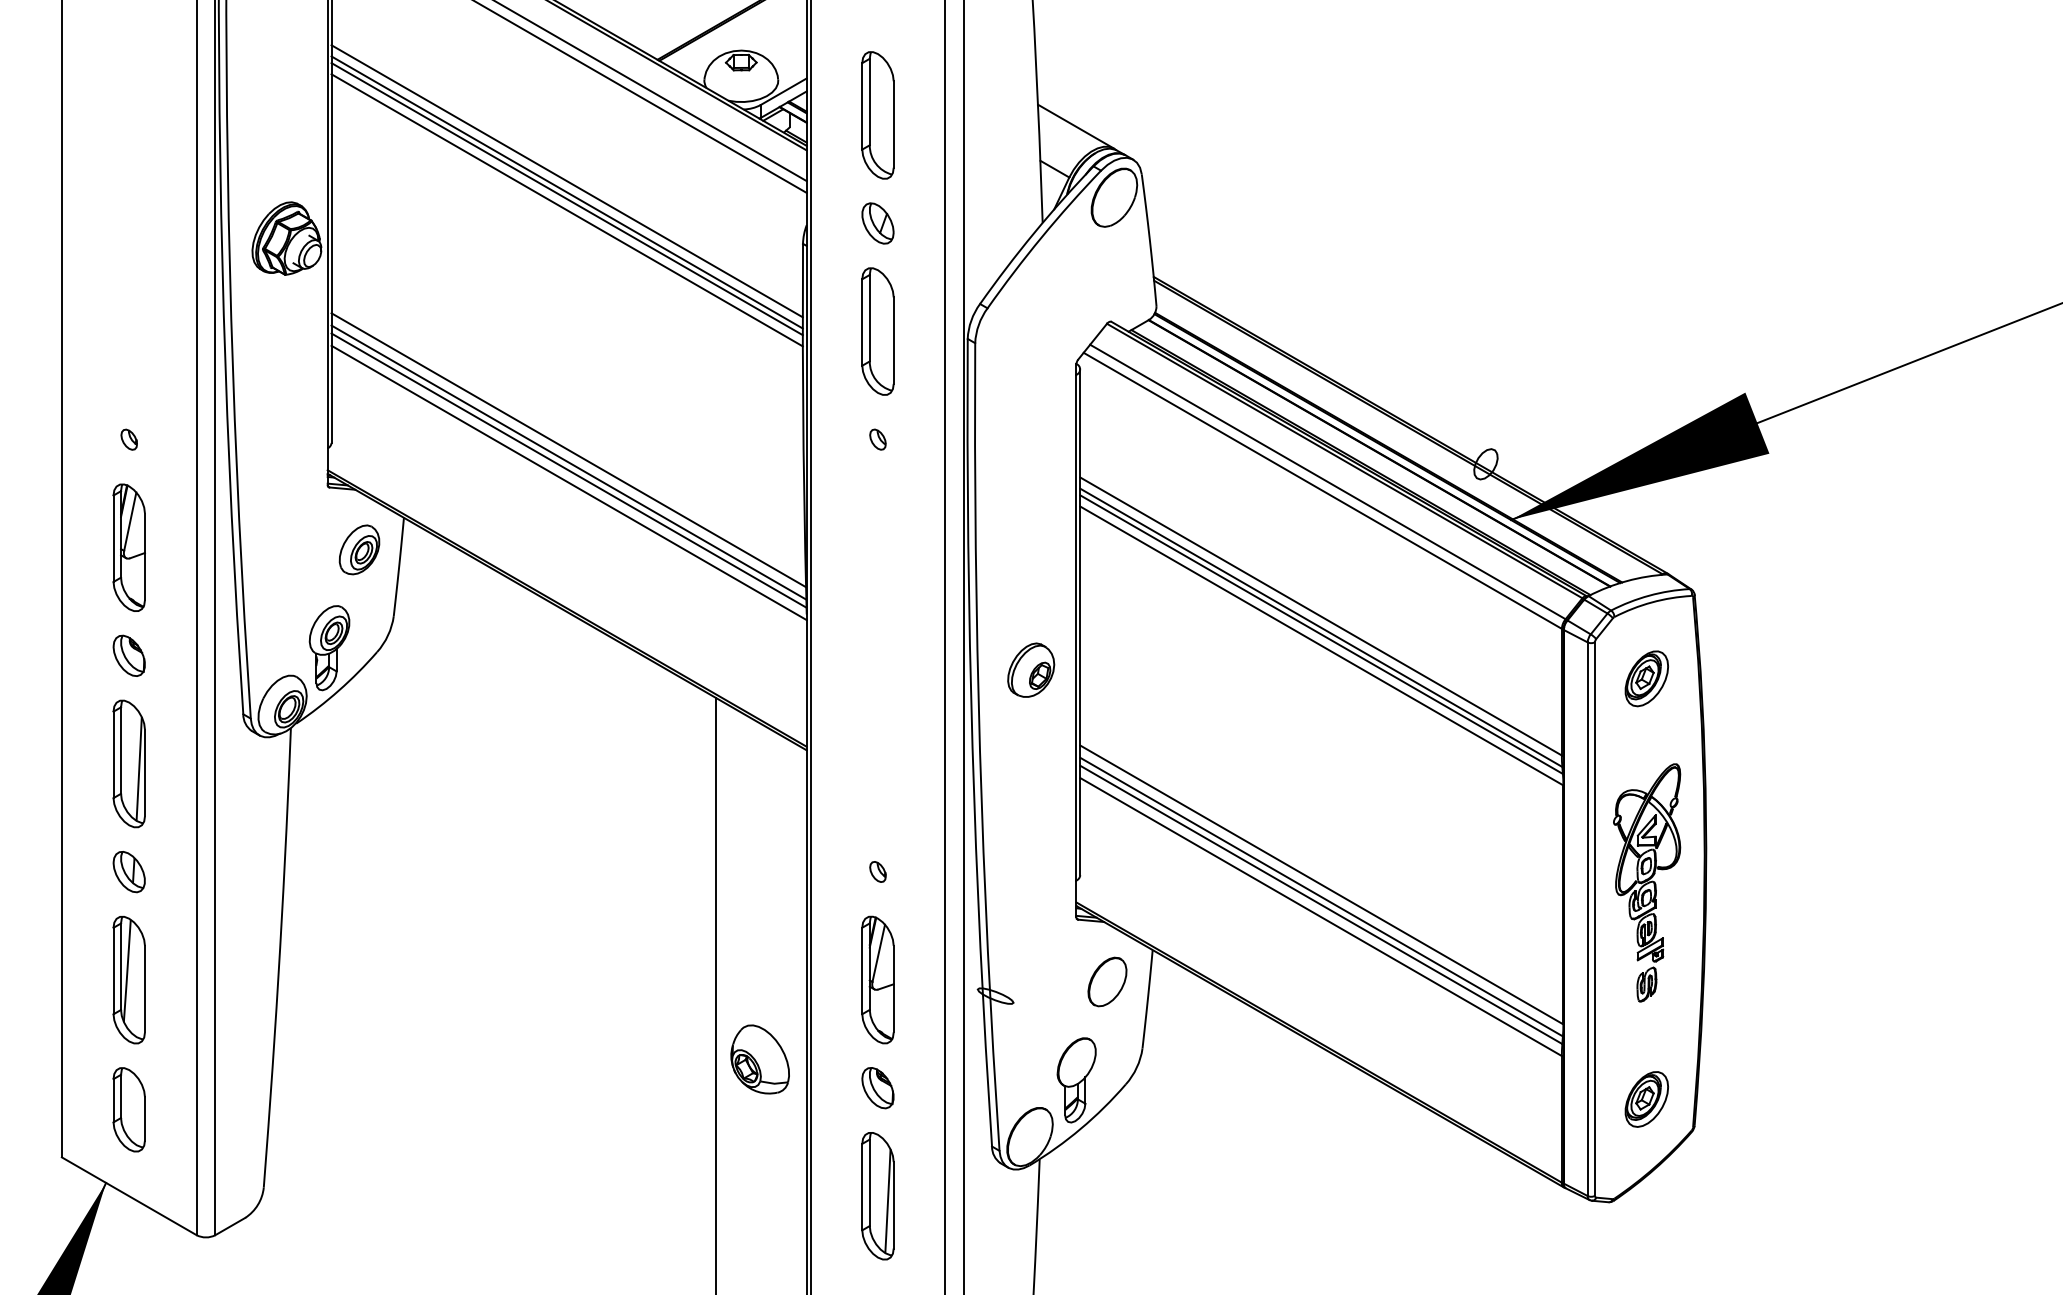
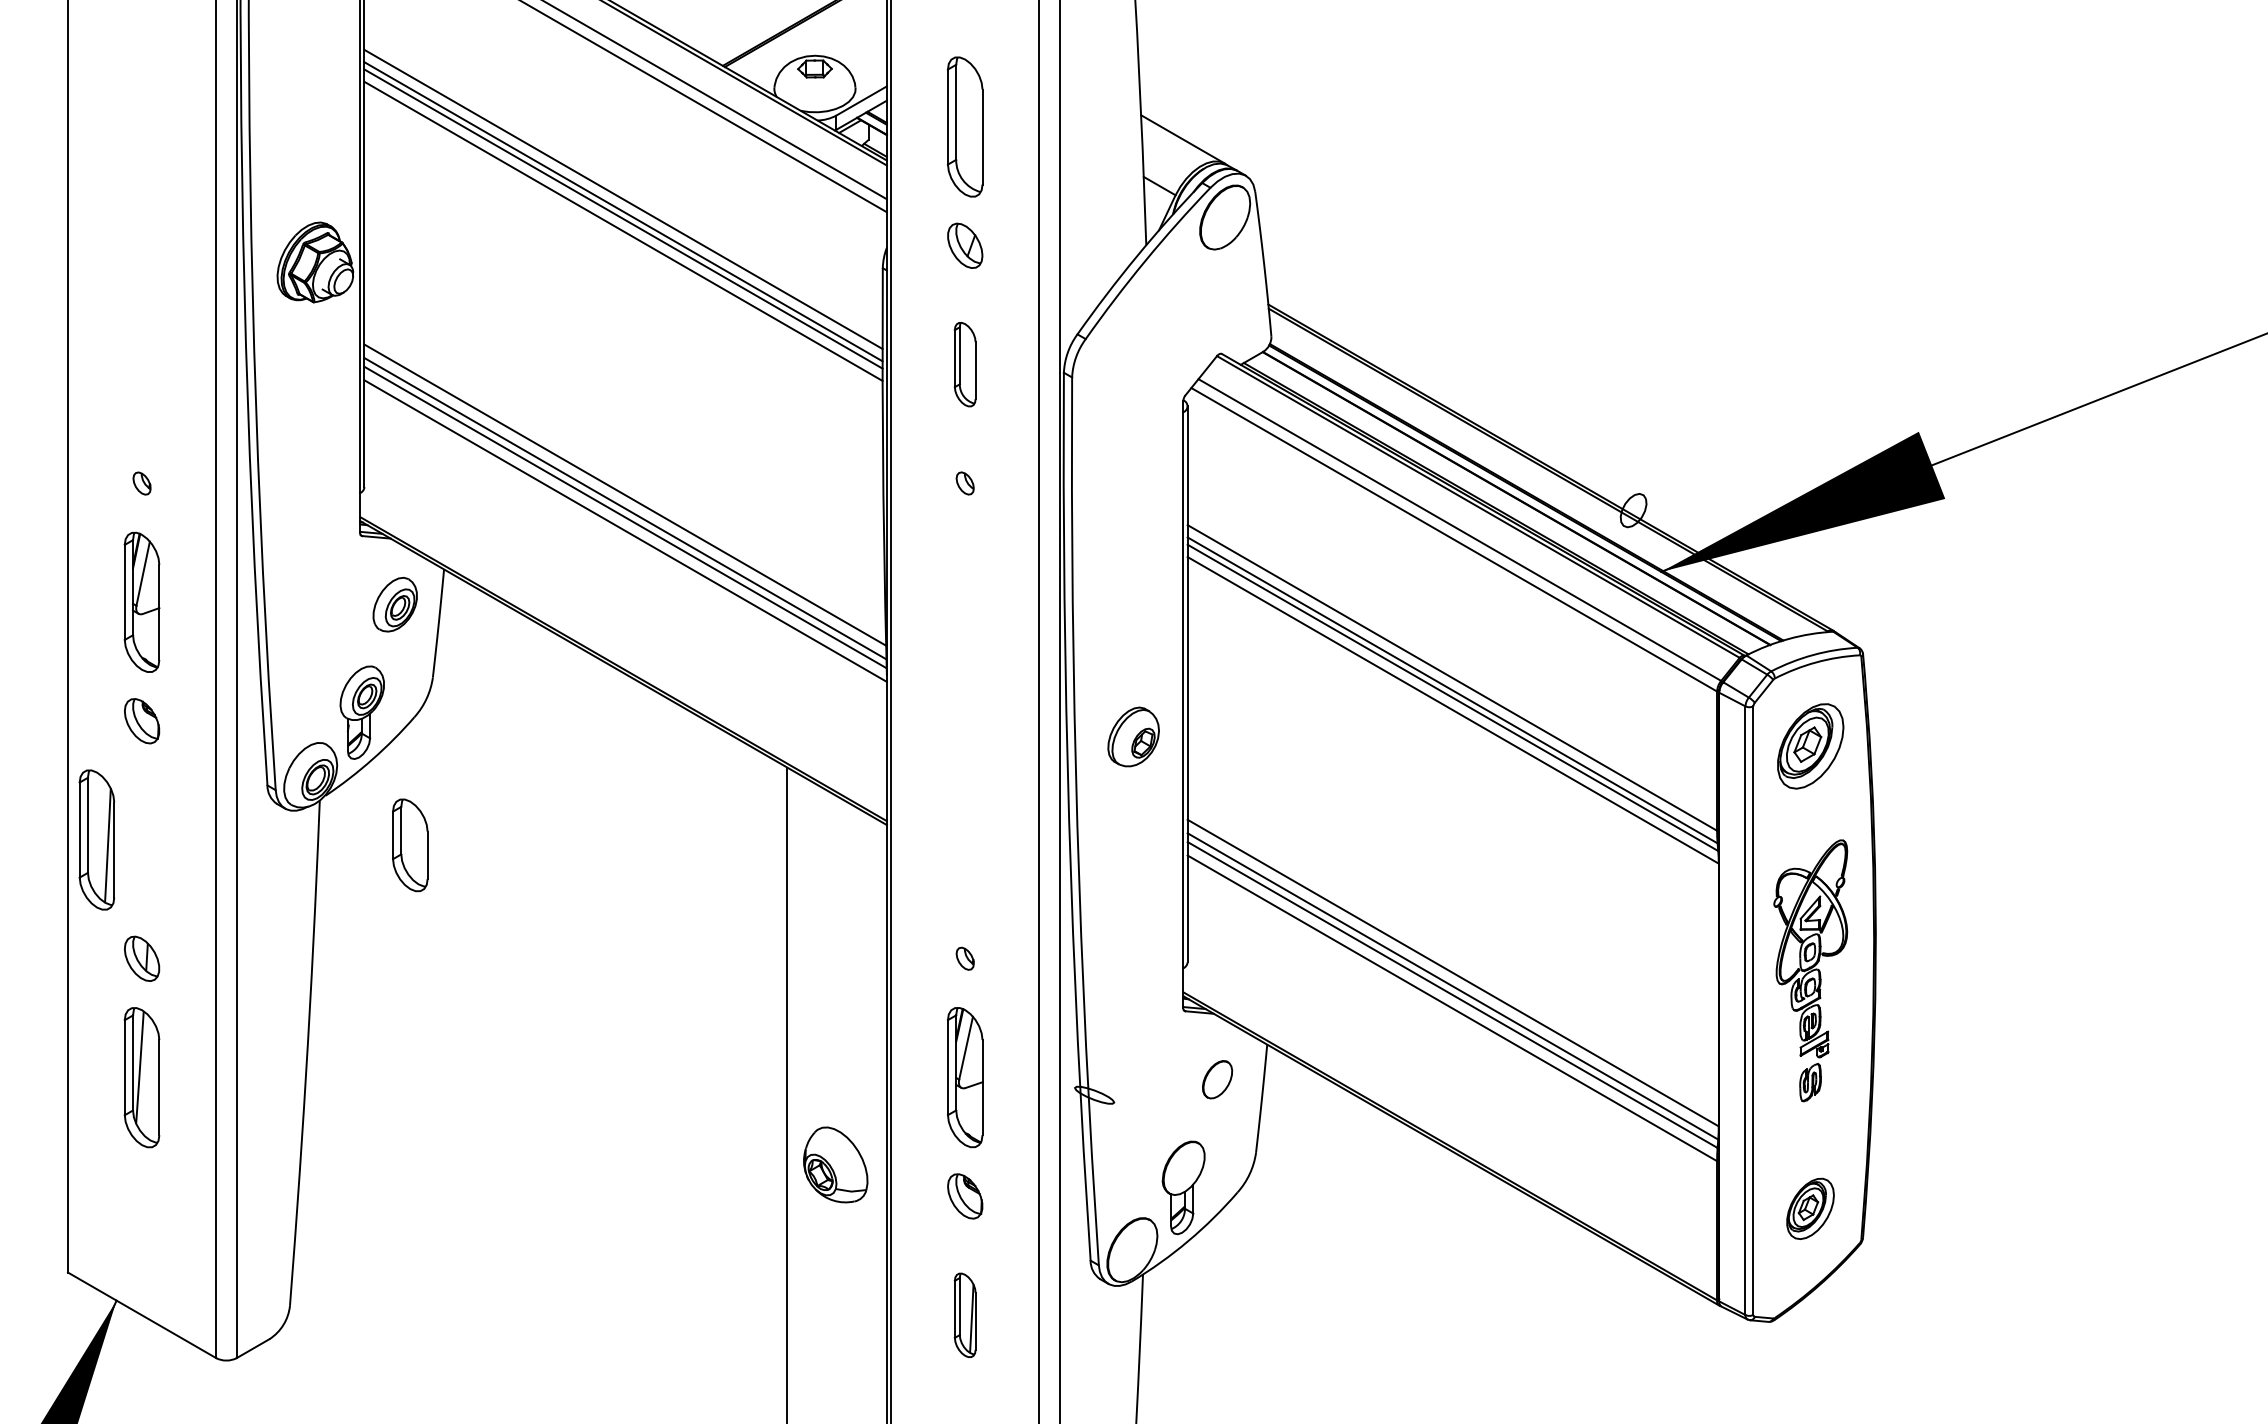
part: (877, 331) -> (964, 364), size x0.6
part: (1646, 678) -> (1810, 746), size x1.4
part: (128, 763) -> (96, 839), moved
part: (1107, 981) -> (1217, 1079), size x0.7
part: (128, 1109) -> (409, 845), moved
part: (877, 1196) -> (964, 1315), size x0.6

